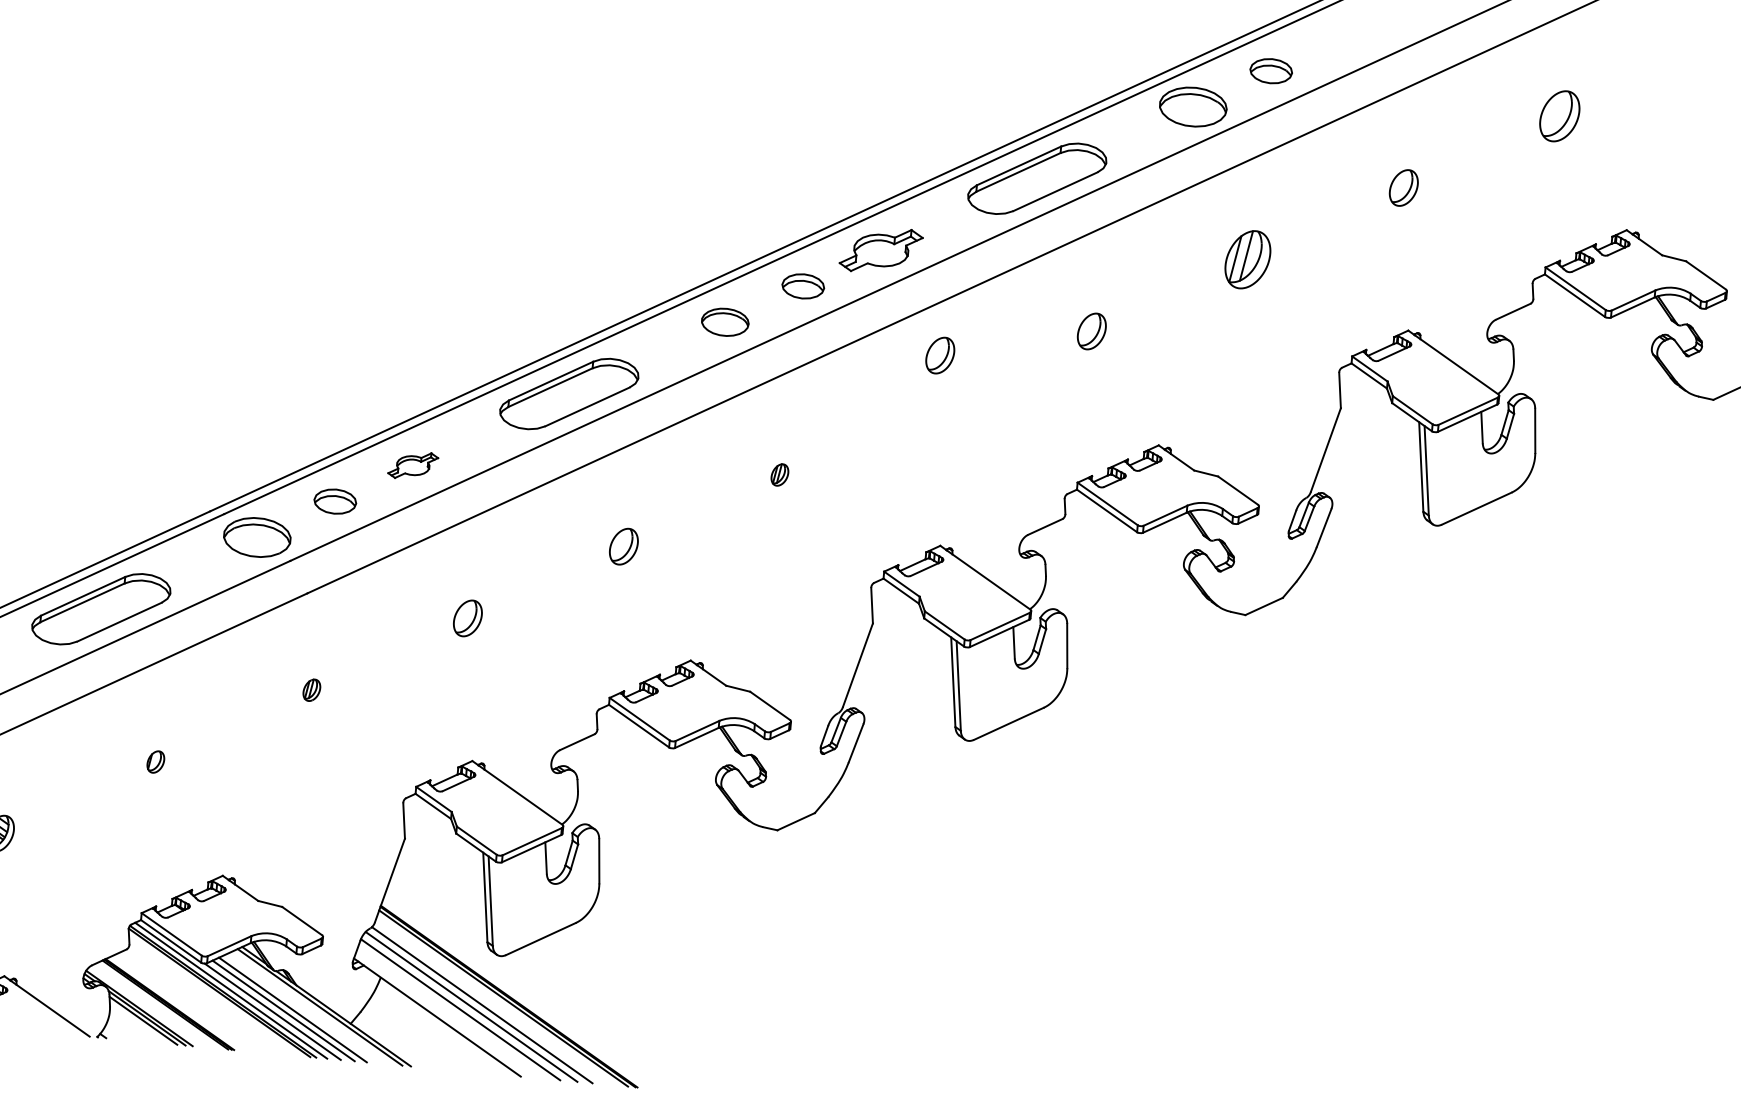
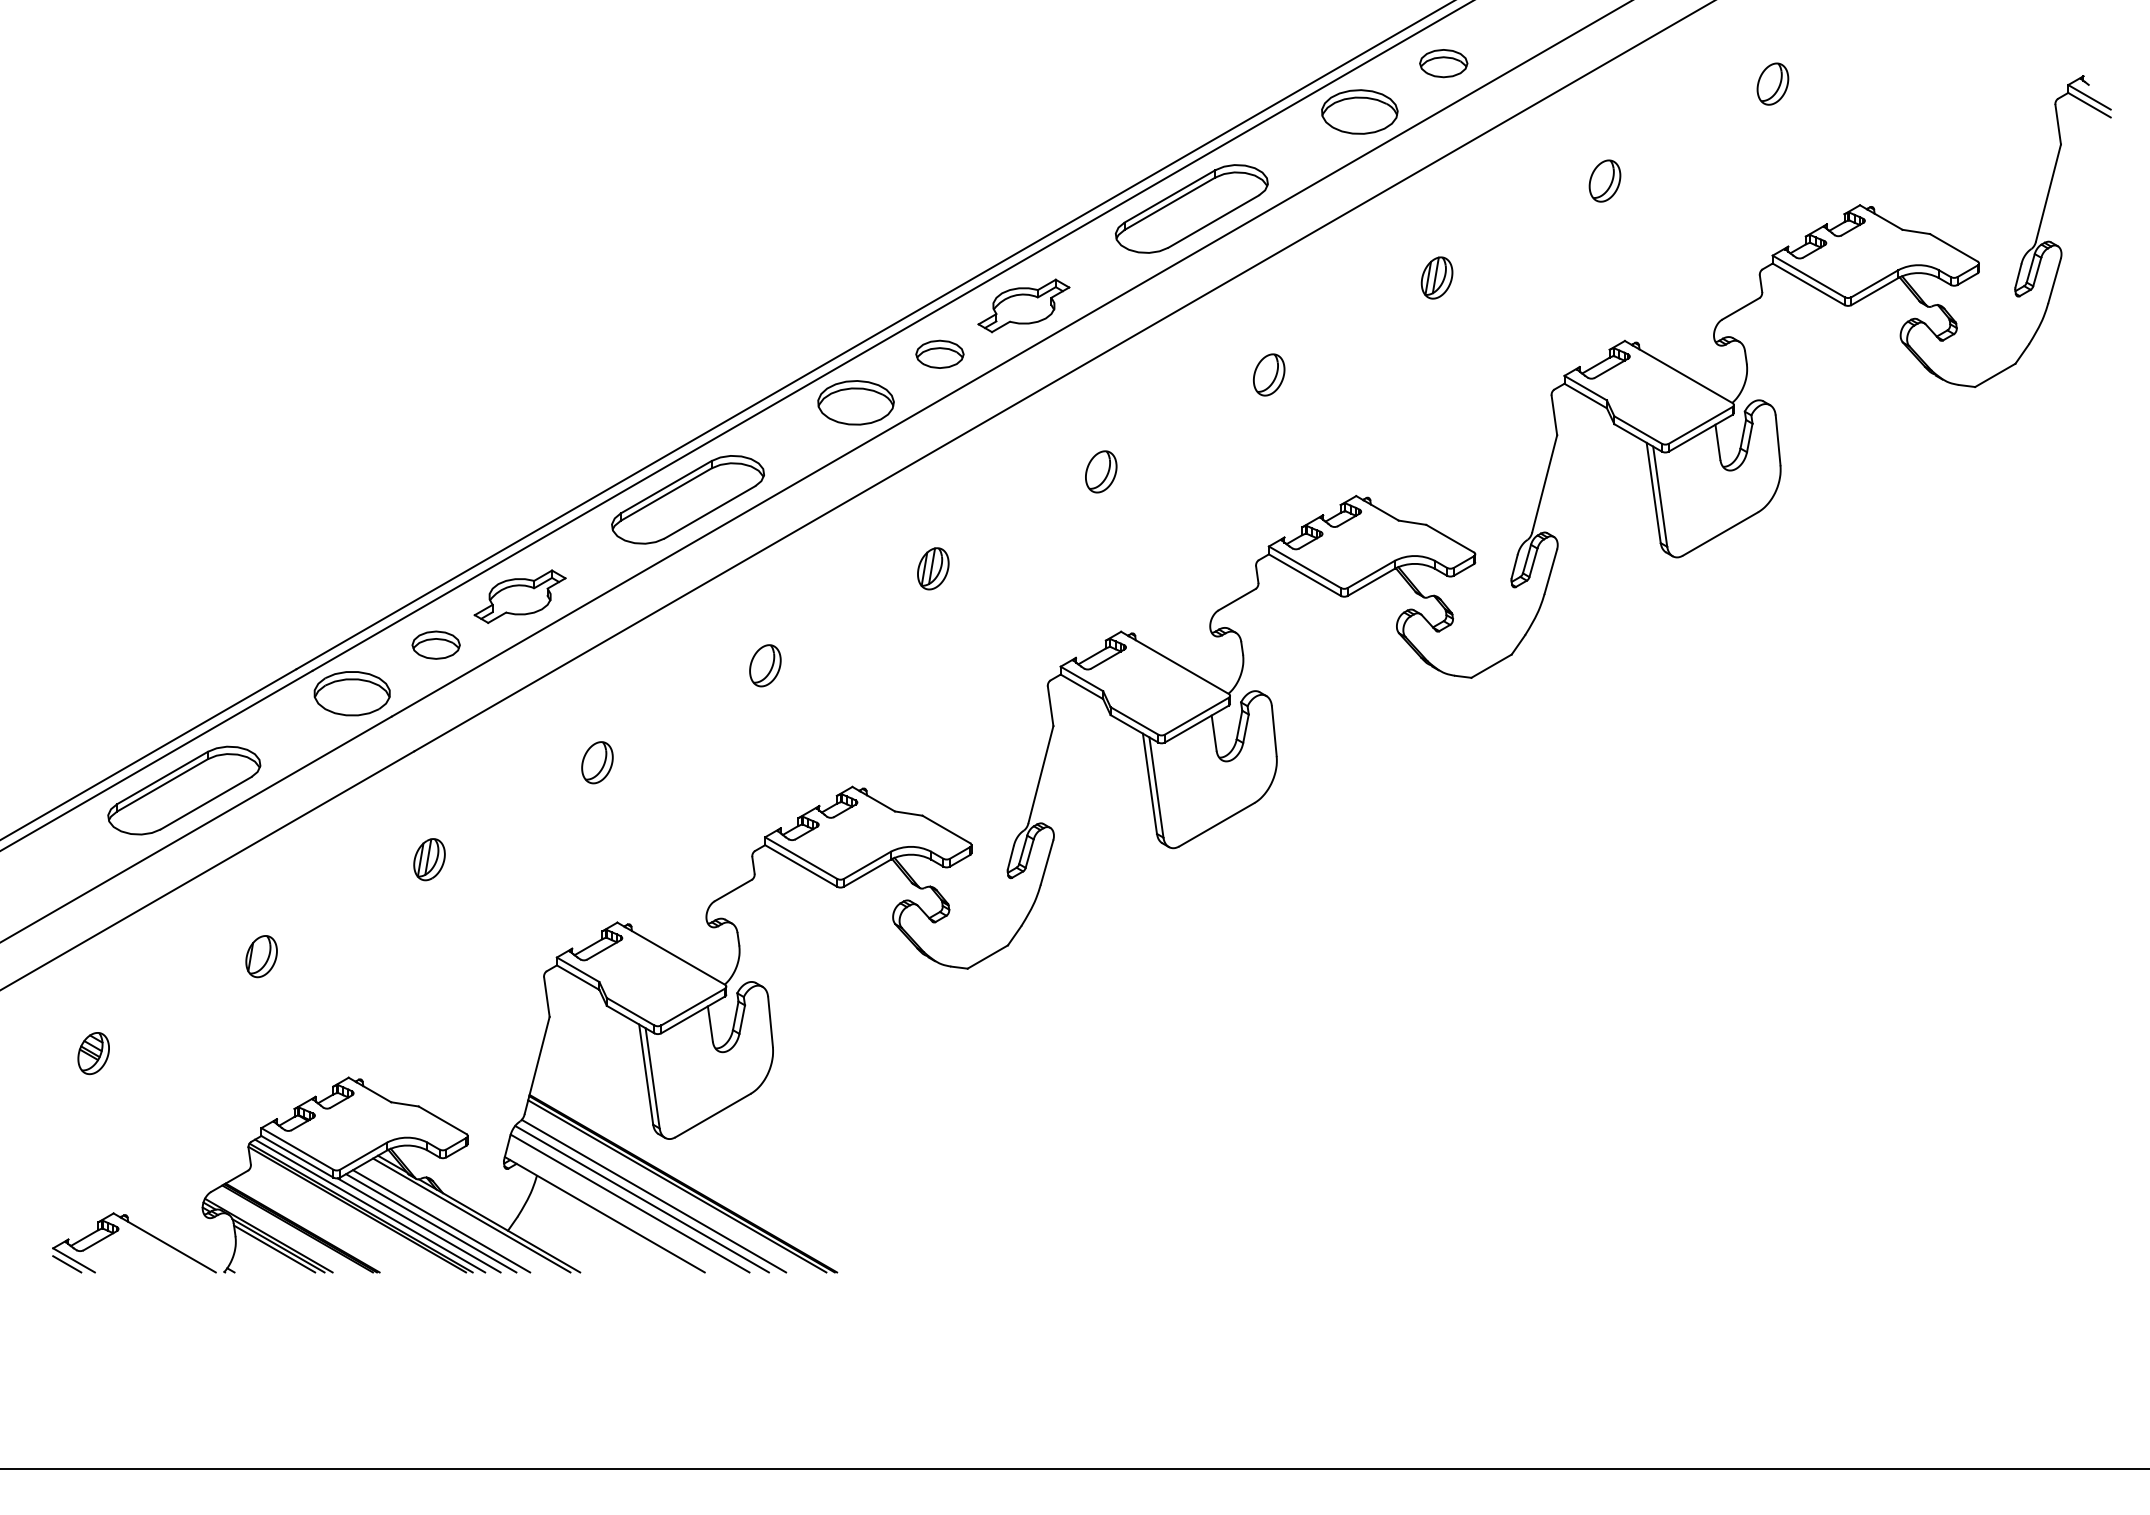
part: (1559, 115) -> (1772, 83), size x0.71
part: (1247, 259) -> (1436, 277), size x0.62
part: (724, 321) -> (855, 402), size x1.43
part: (940, 355) -> (1101, 471), moved
part: (412, 465) -> (519, 596), size x1.67
part: (780, 474) -> (933, 568), size x1.67
part: (311, 690) -> (429, 859), size x1.67
part: (155, 761) -> (261, 956), size x1.67

